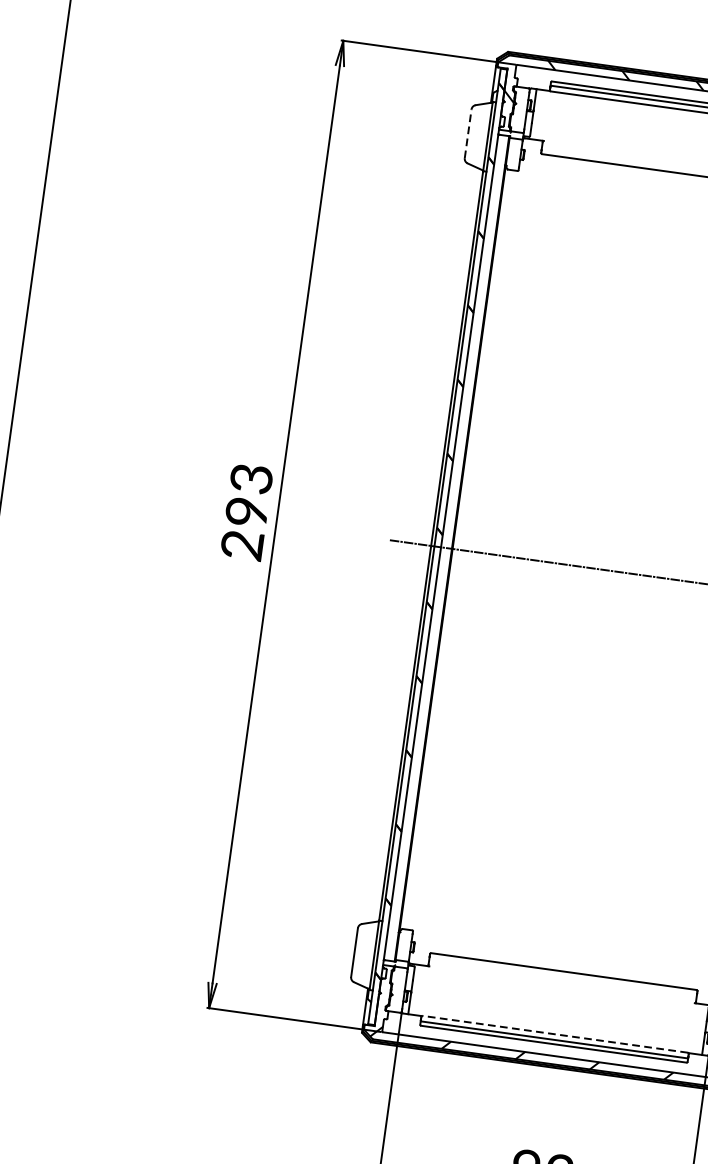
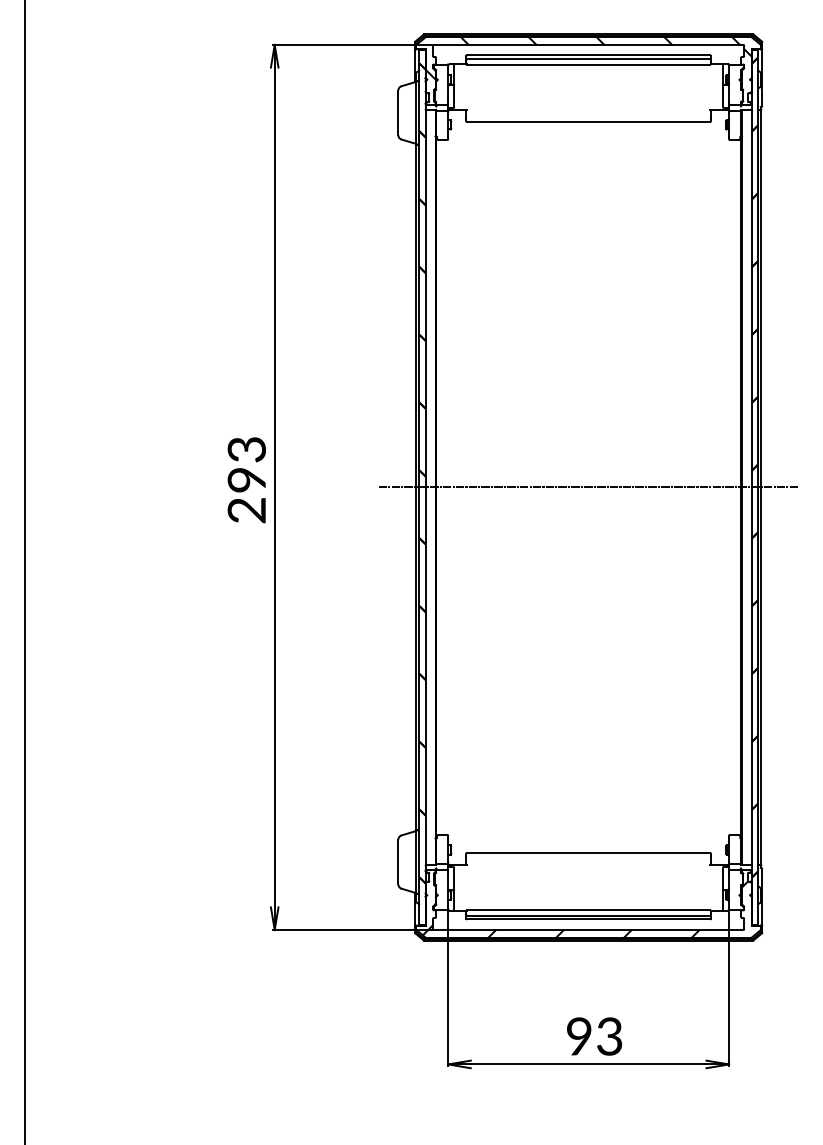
line: (468, 133) -> (398, 112), dashed -> solid
line: (555, 1034) -> (588, 910), dashed -> solid

